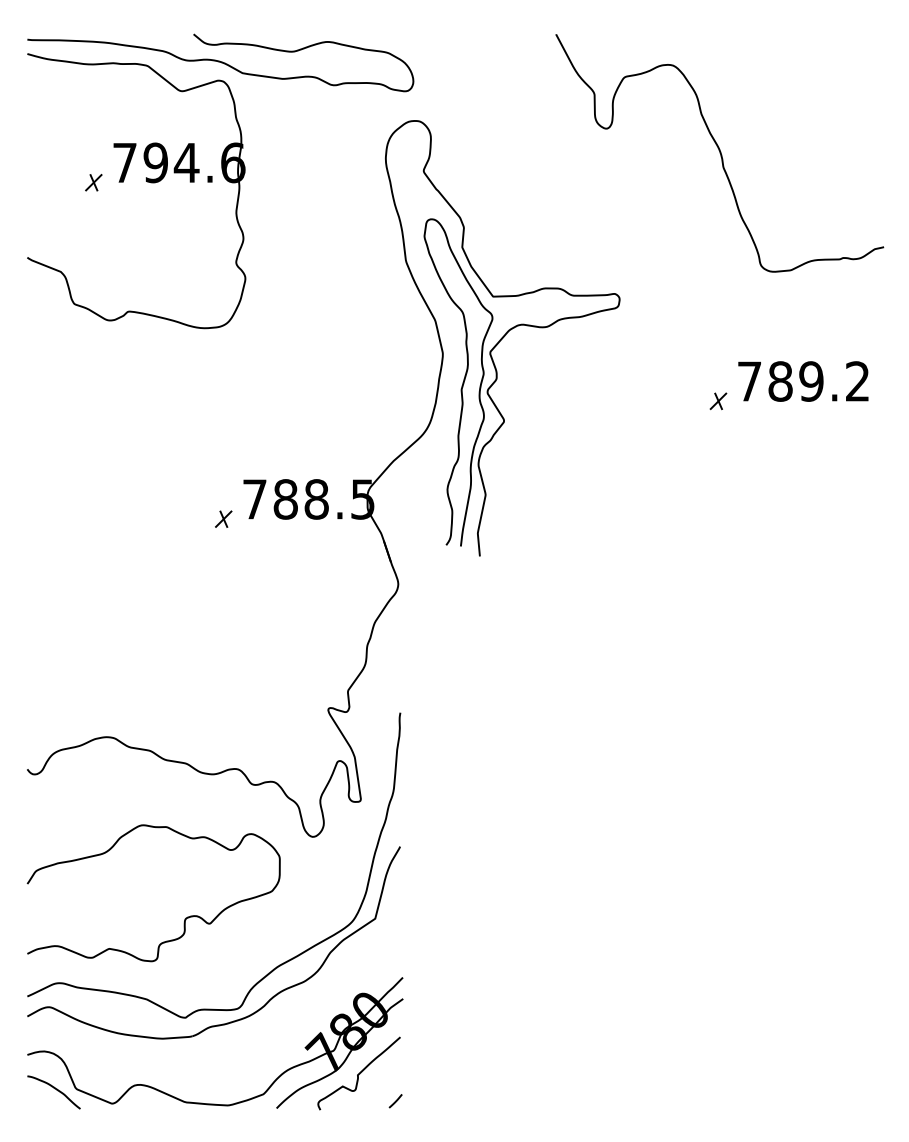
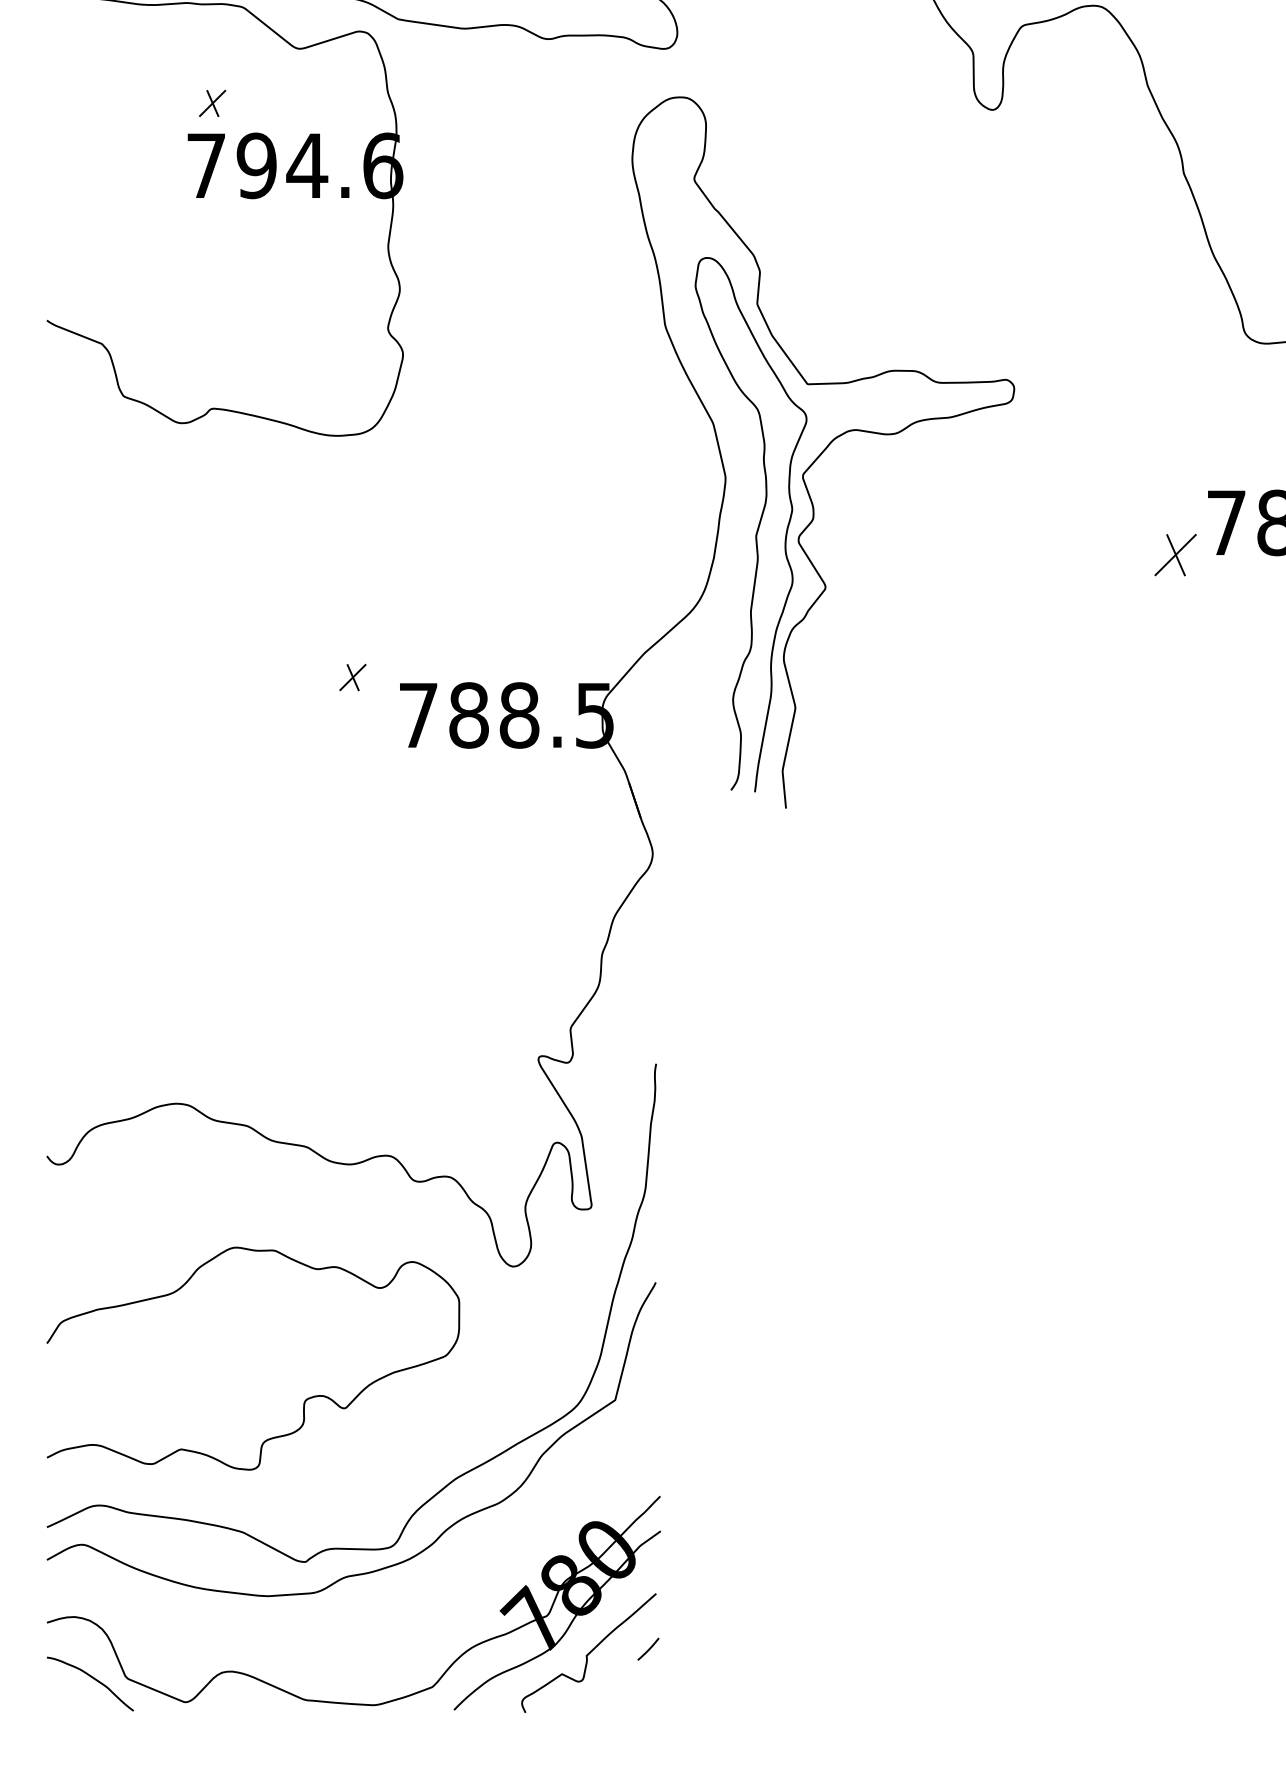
part: (93, 182) -> (212, 103), moved
part: (718, 401) -> (1175, 555), size x1.6
part: (223, 518) -> (352, 676), moved
line: (395, 1101) -> (648, 1649), moved

